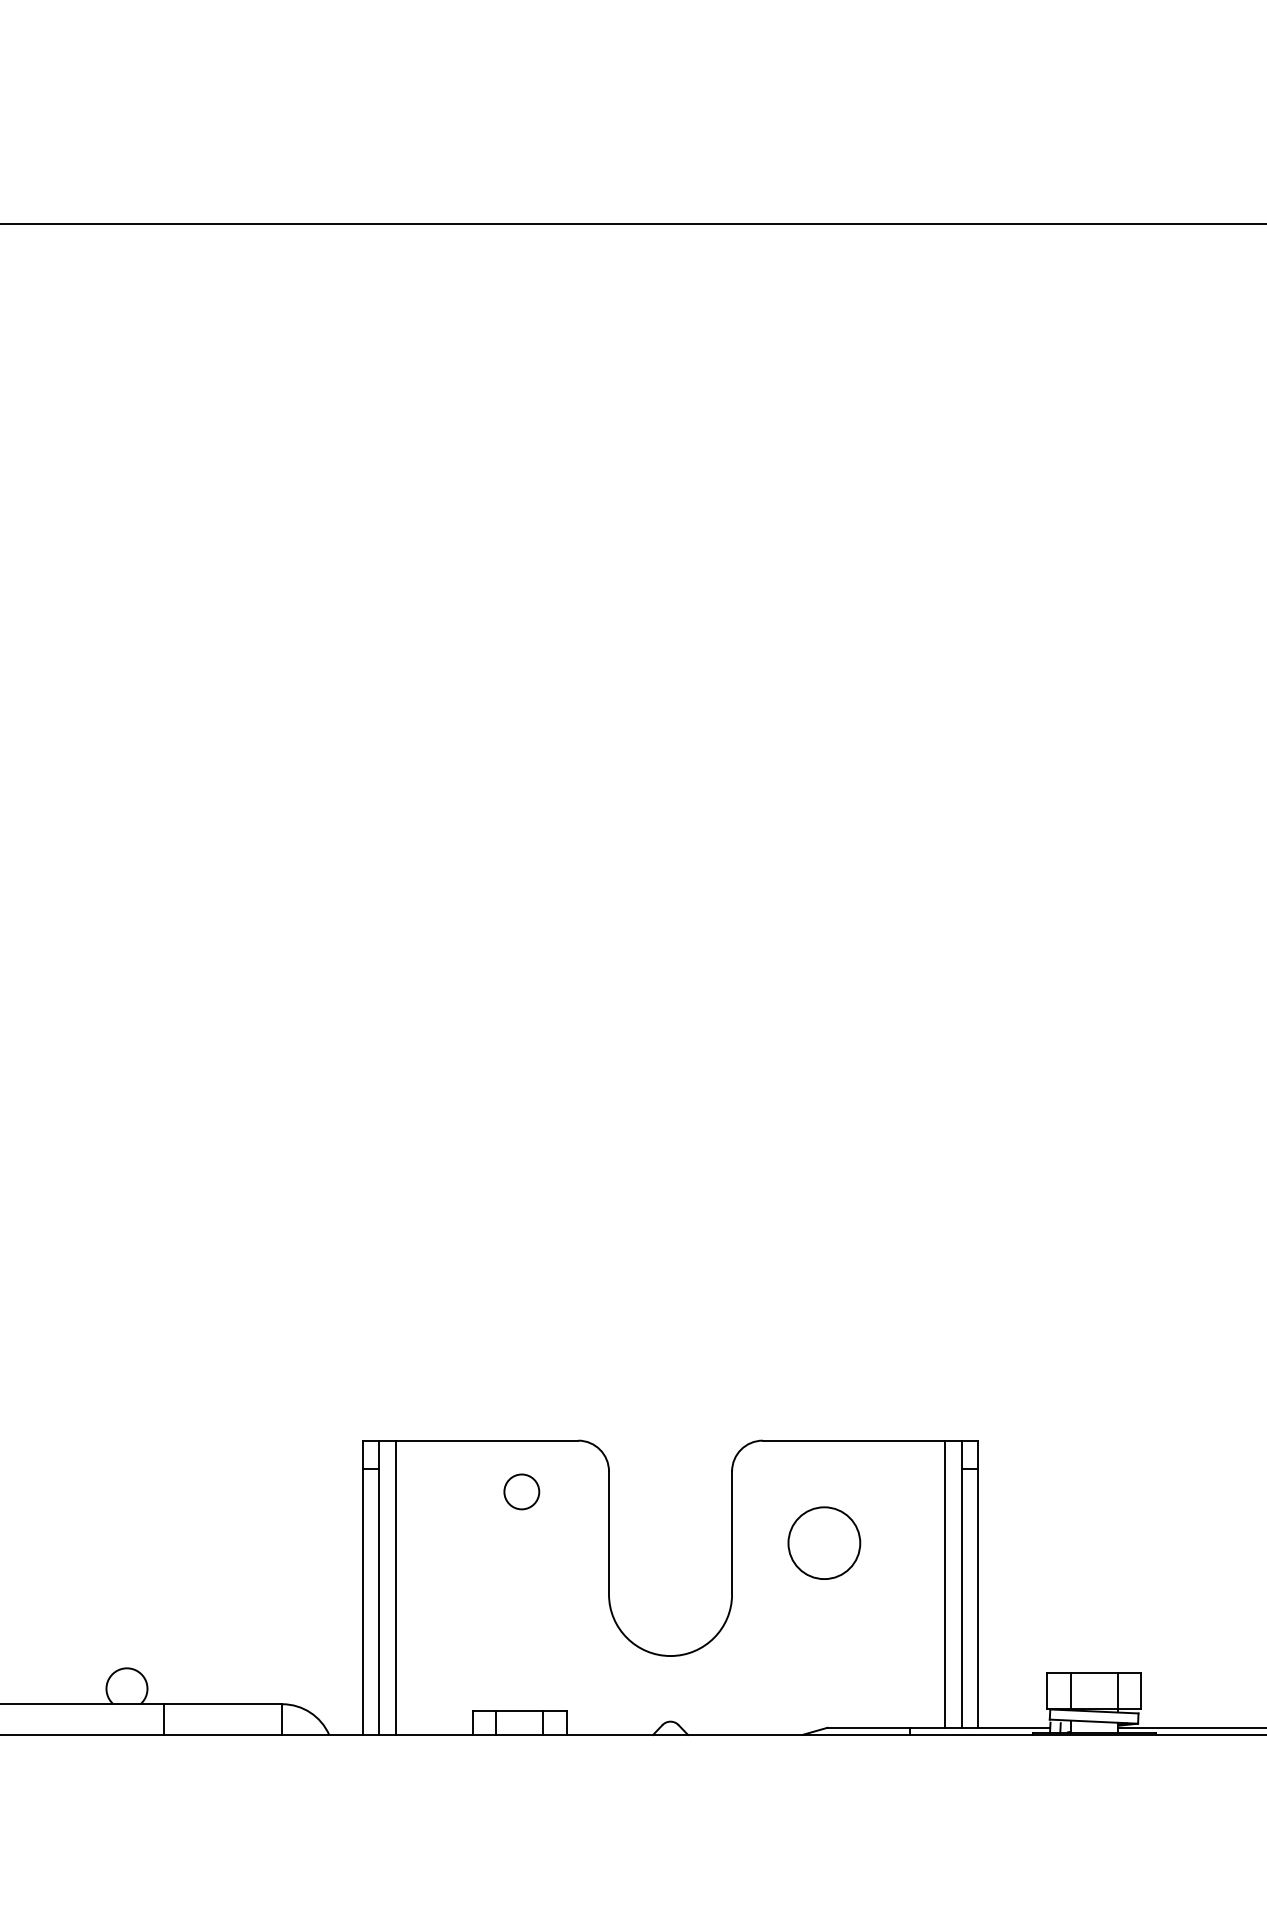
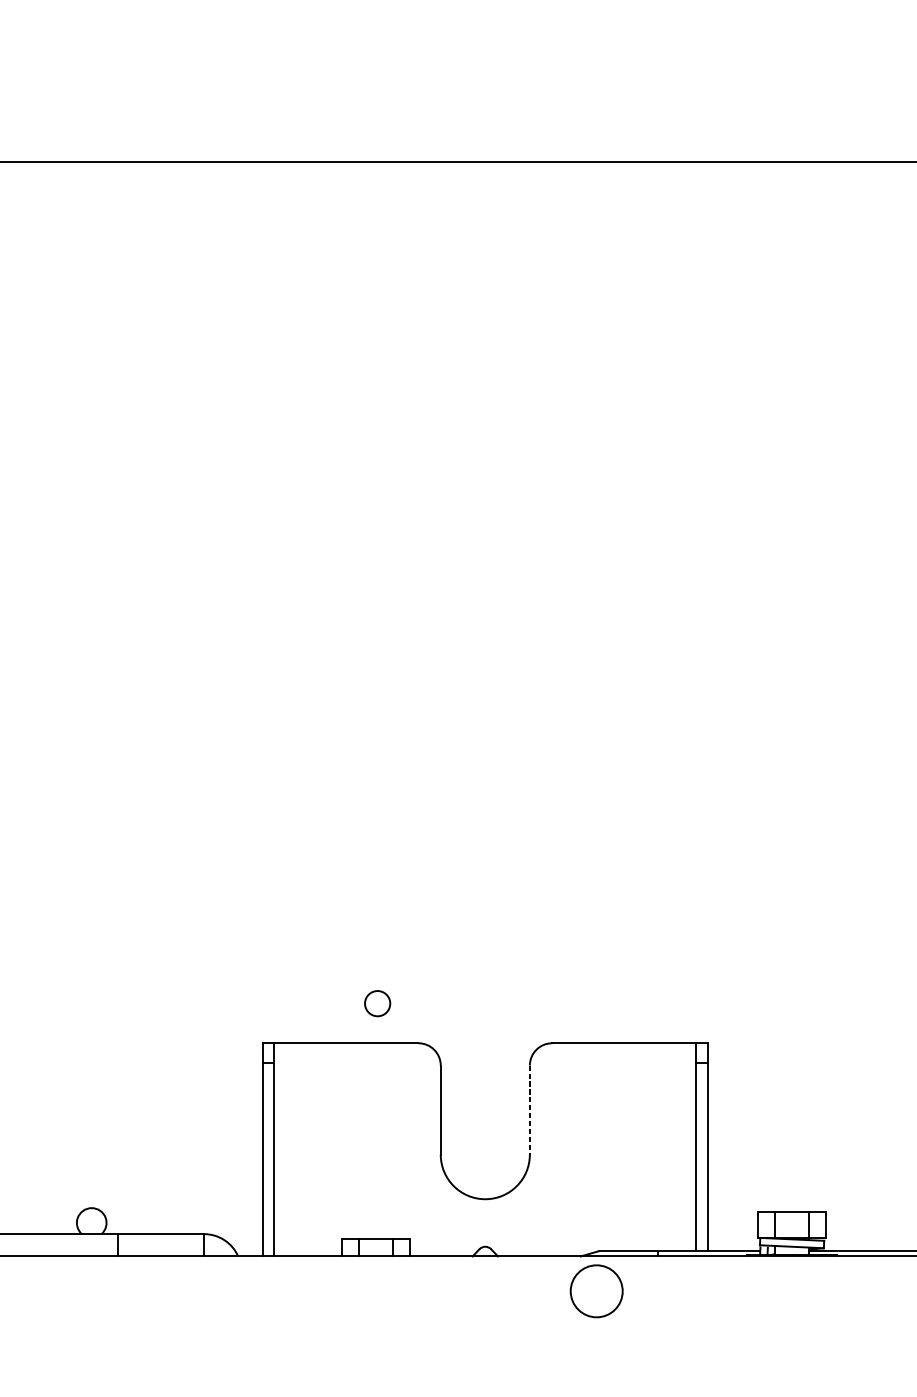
circle: (521, 1491) -> (377, 1003), moved
line: (732, 1532) -> (530, 1109), solid -> dashed
circle: (824, 1542) -> (596, 1290), moved
line: (945, 1583) -> (684, 1146), removed
line: (395, 1587) -> (286, 1149), removed

